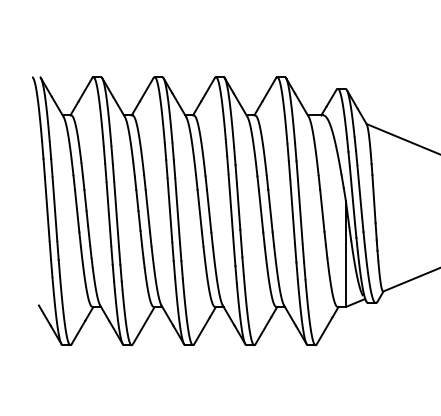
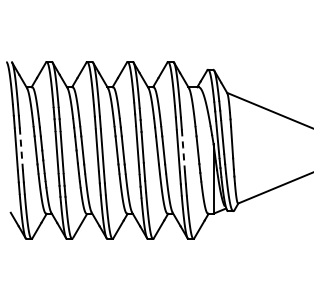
line: (55, 209) -> (21, 149), solid -> dashed
line: (300, 211) -> (183, 150), solid -> dashed

